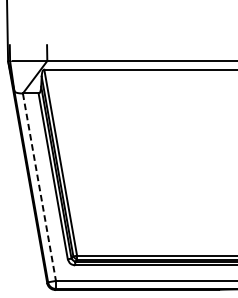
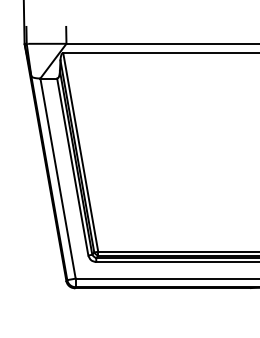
line: (39, 187) -> (58, 178), dashed -> solid

